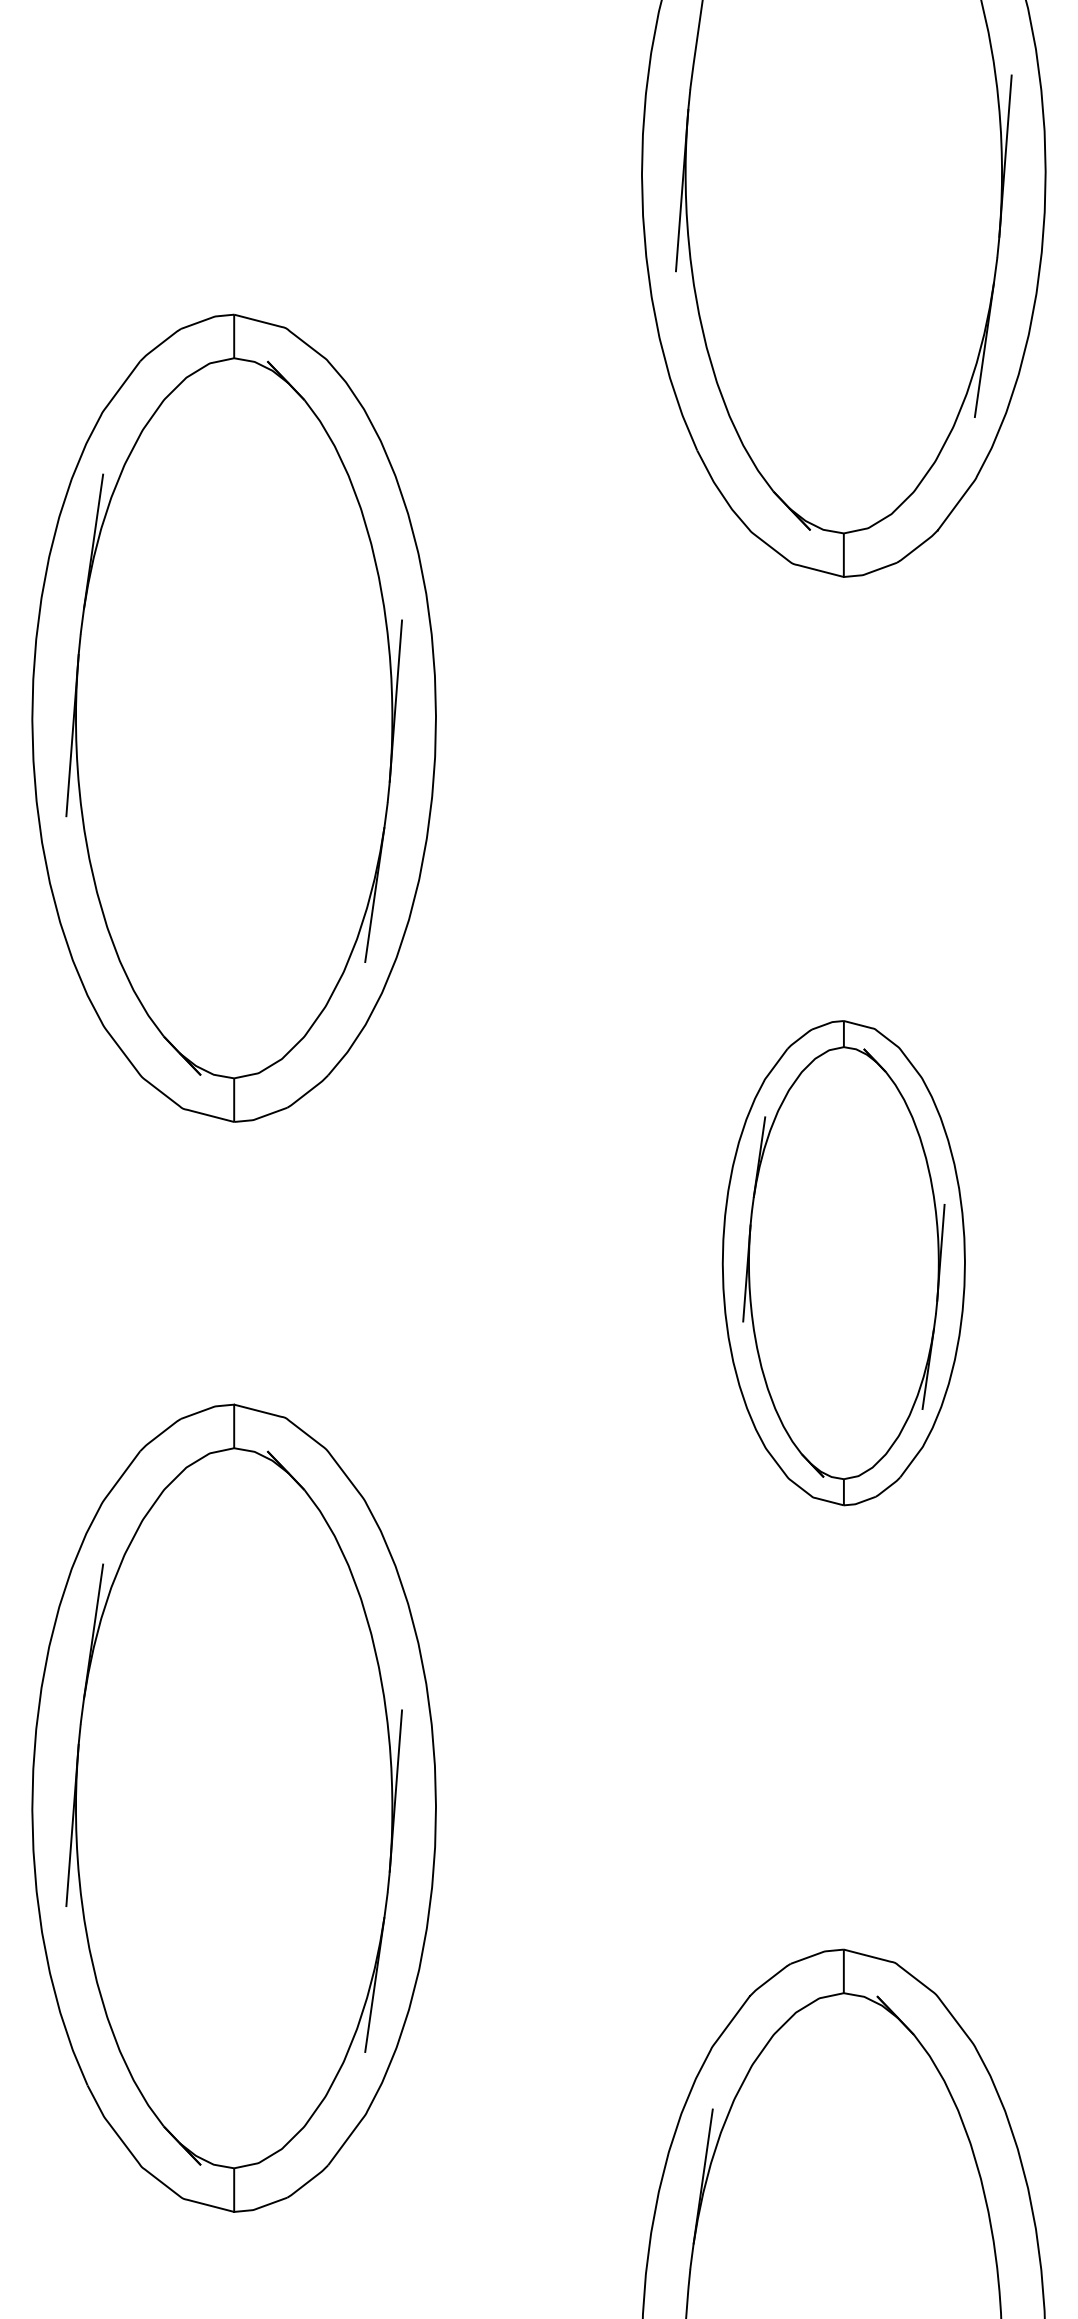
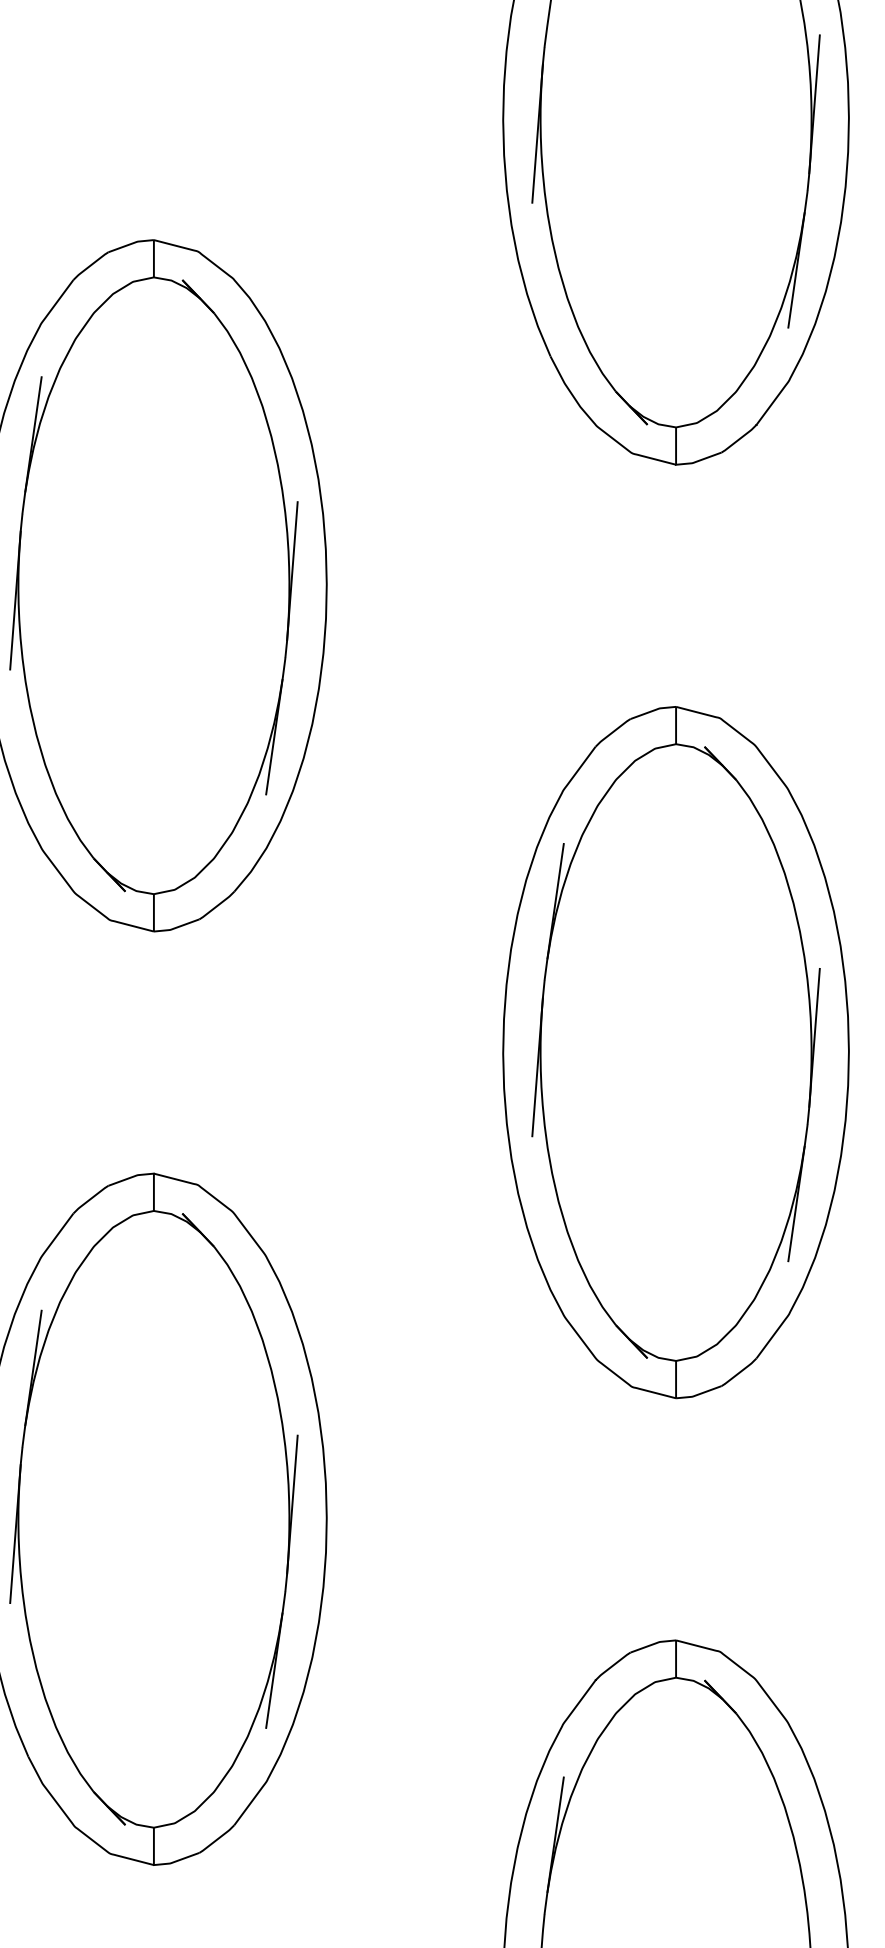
part: (843, 1262) -> (675, 1051), size x1.67

